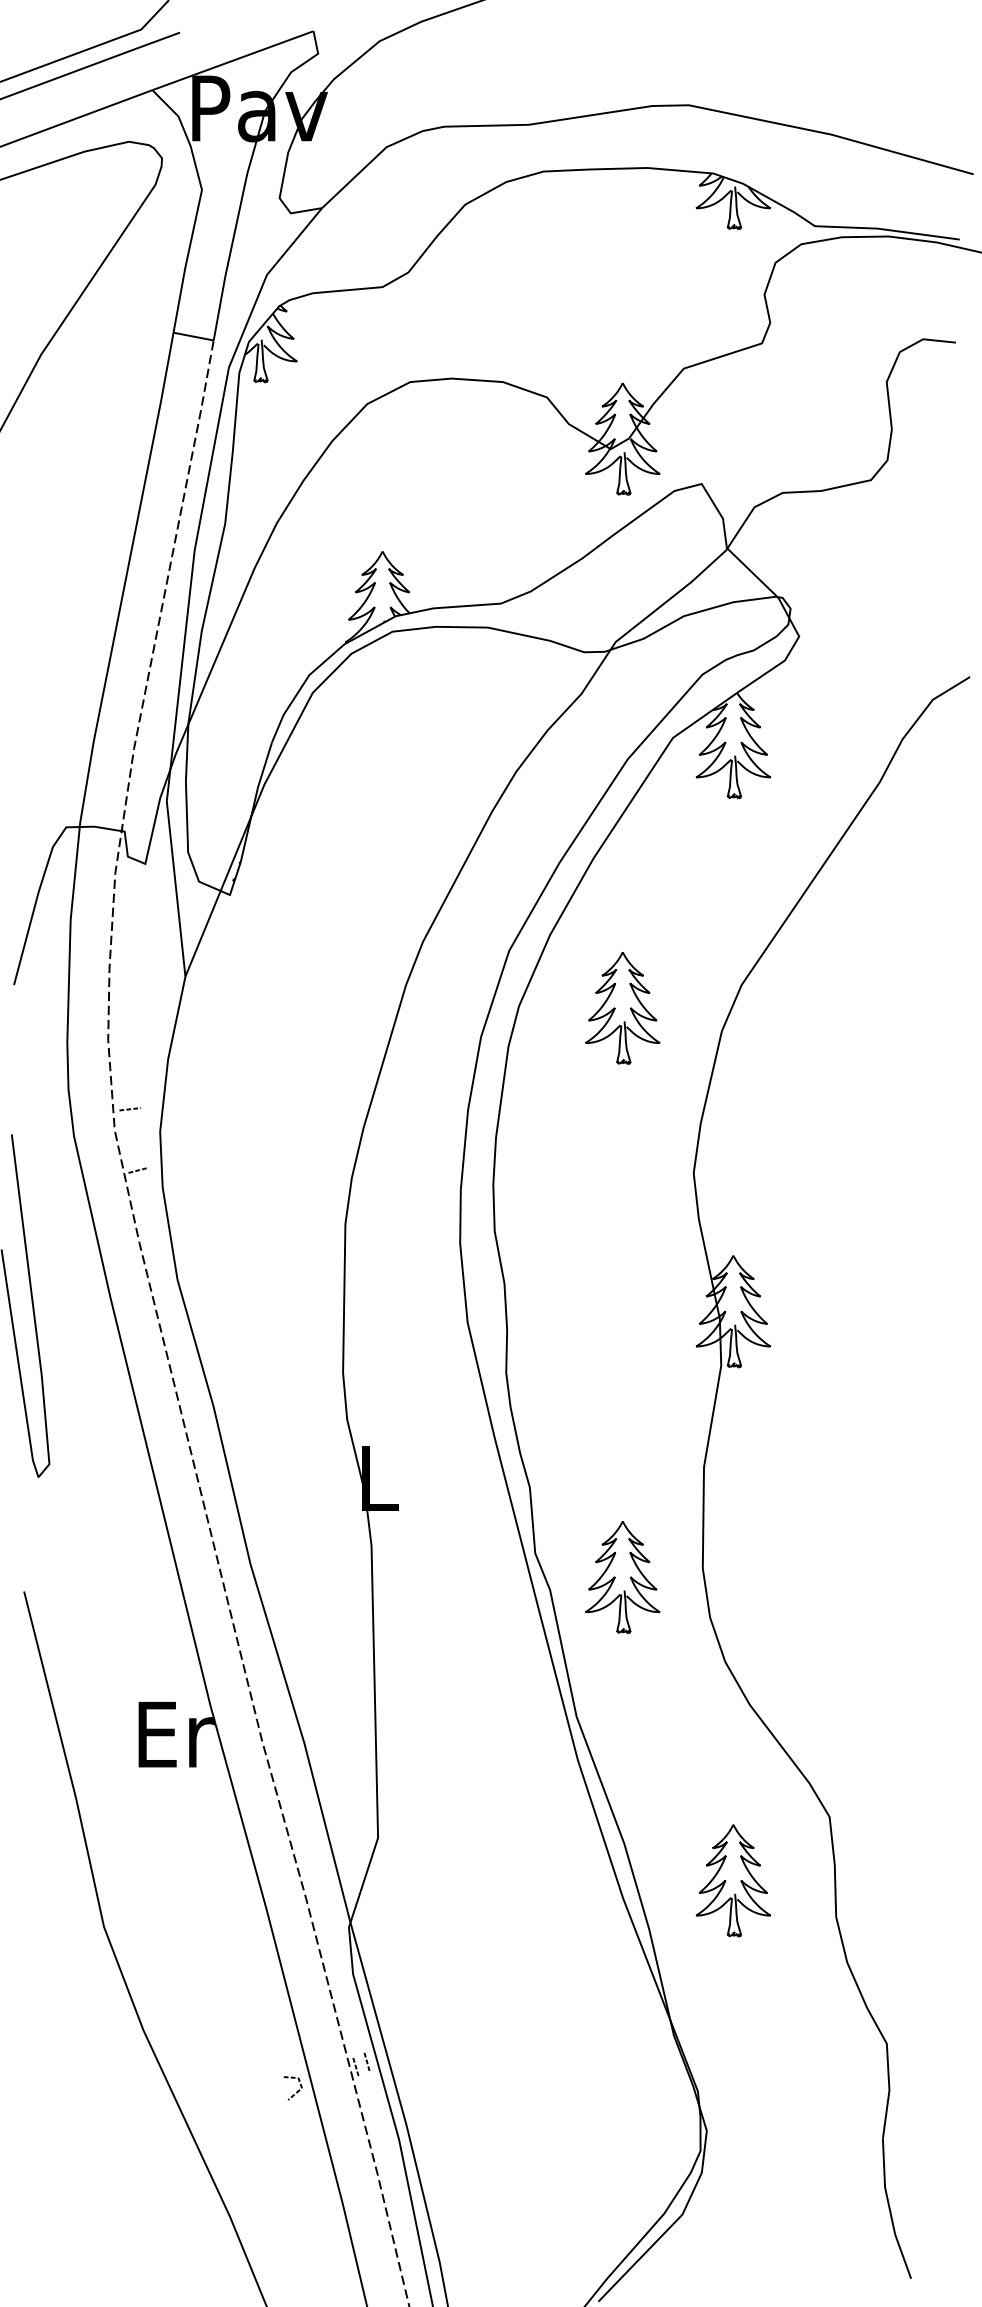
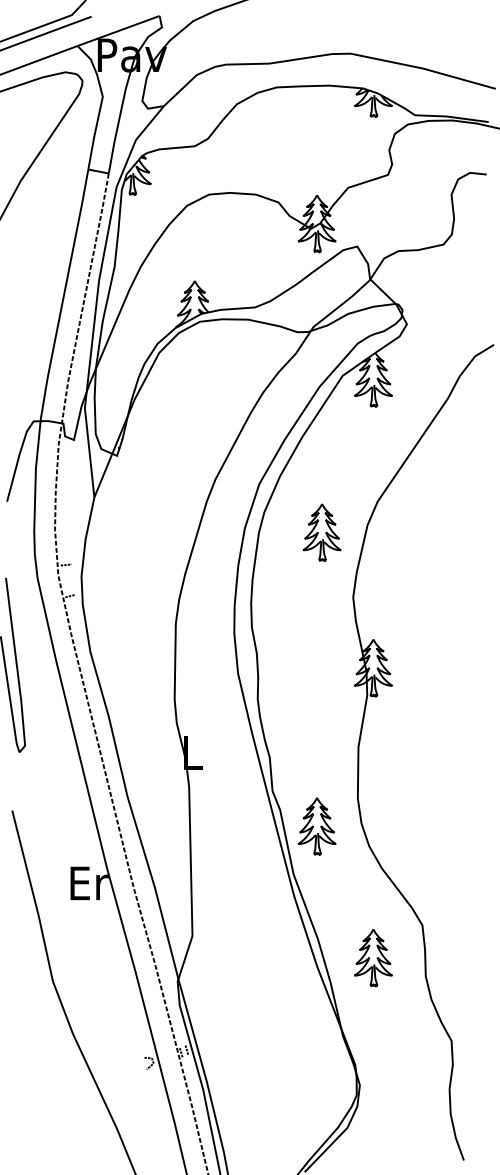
part: (621, 1008) -> (321, 532), moved
part: (621, 1577) -> (316, 826), moved

